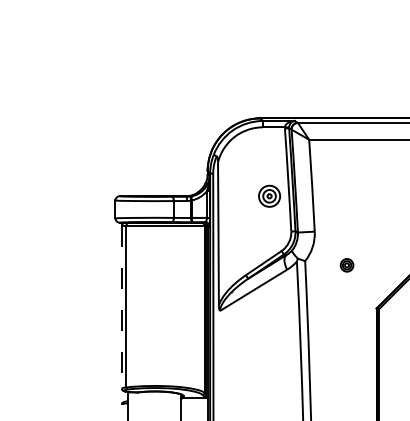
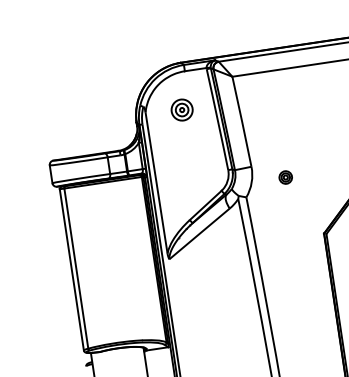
part: (269, 195) -> (181, 109), moved
part: (346, 265) -> (285, 177), moved
line: (121, 307) -> (71, 270), dashed -> solid

